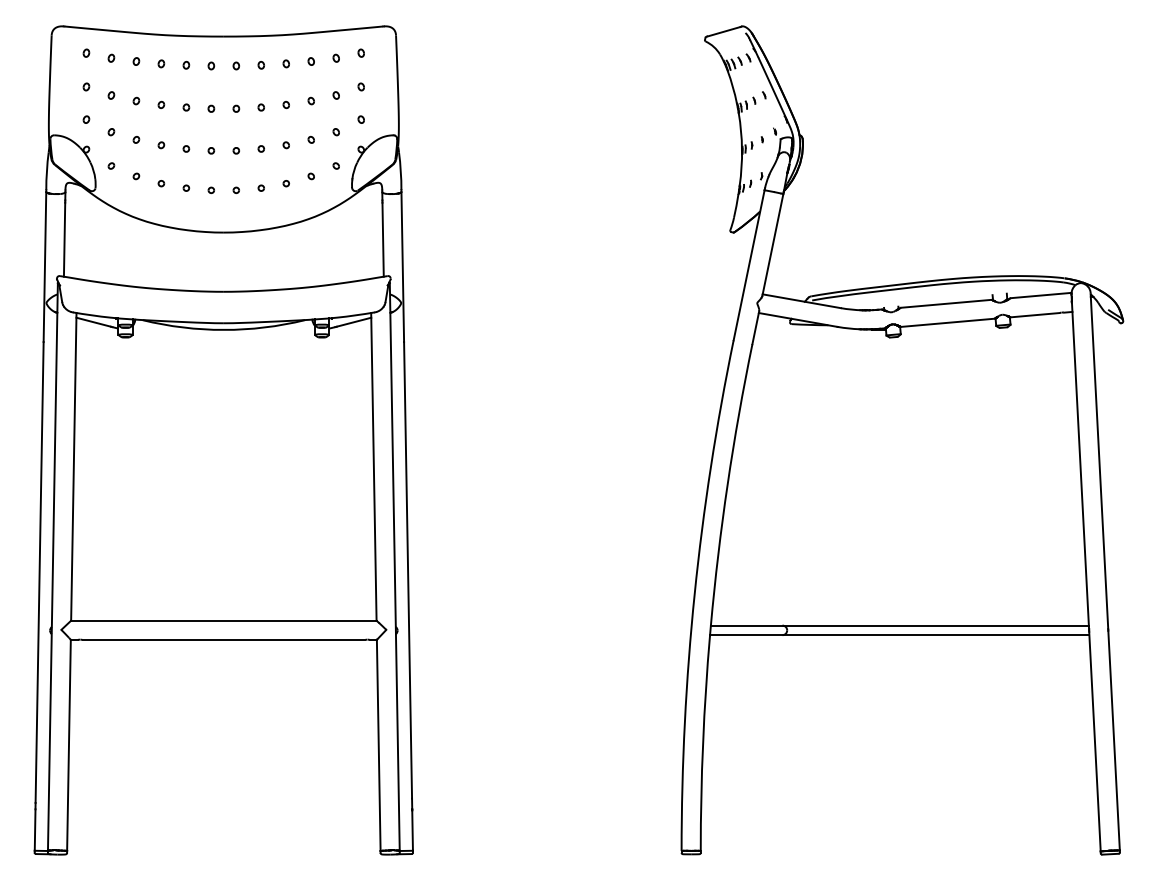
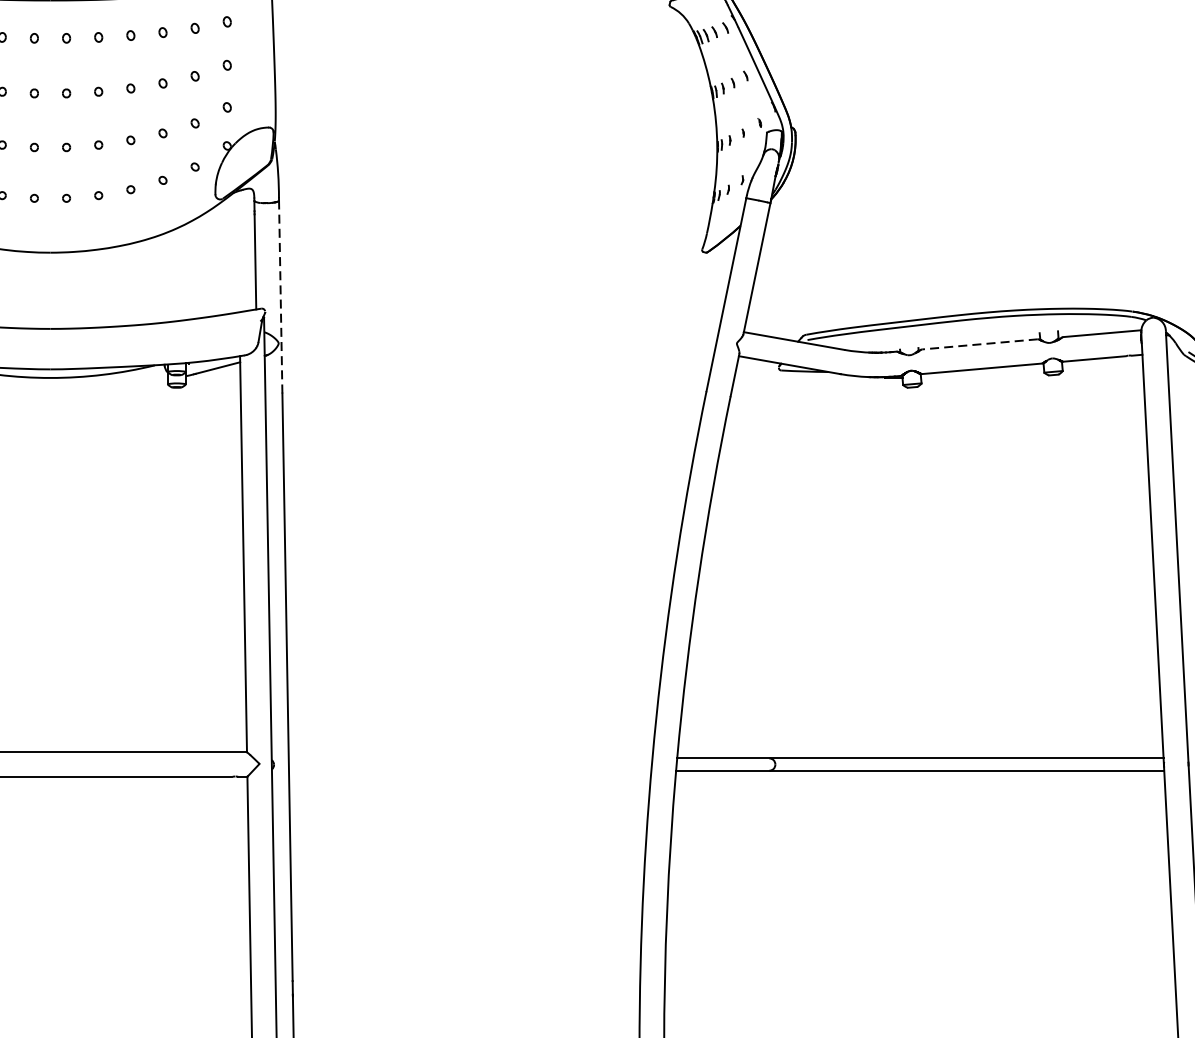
line: (402, 267) -> (280, 297), solid -> dashed
line: (945, 303) -> (979, 343), solid -> dashed

